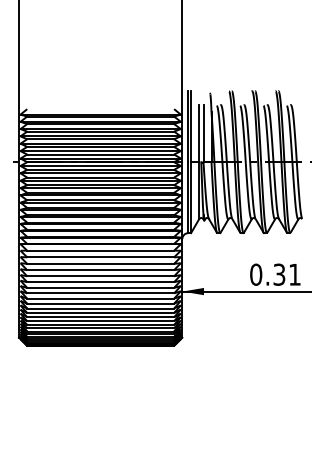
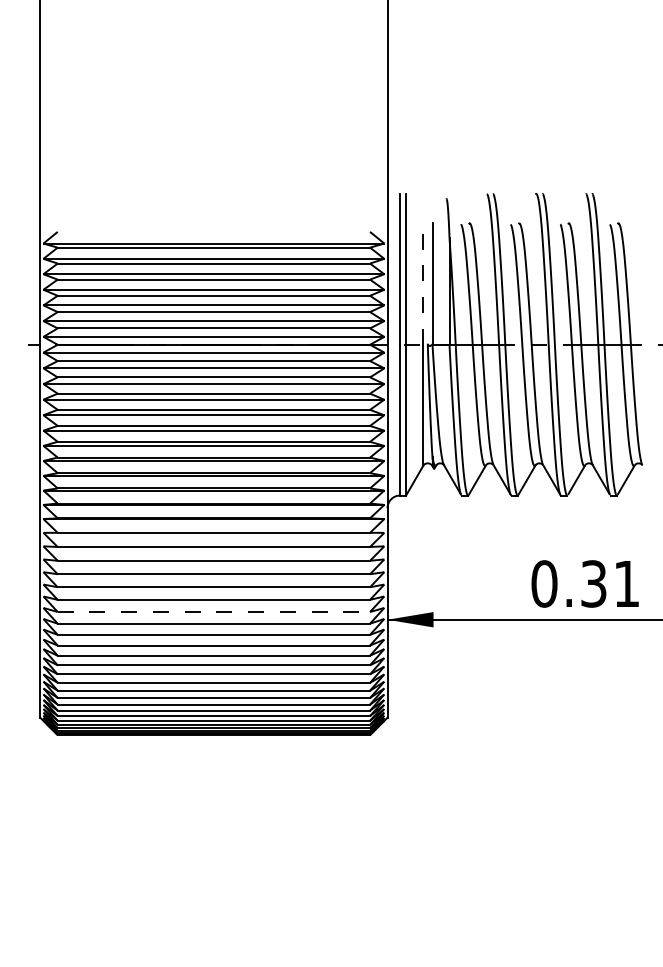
line: (199, 133) -> (423, 283), solid -> dashed
line: (101, 287) -> (215, 611), solid -> dashed

